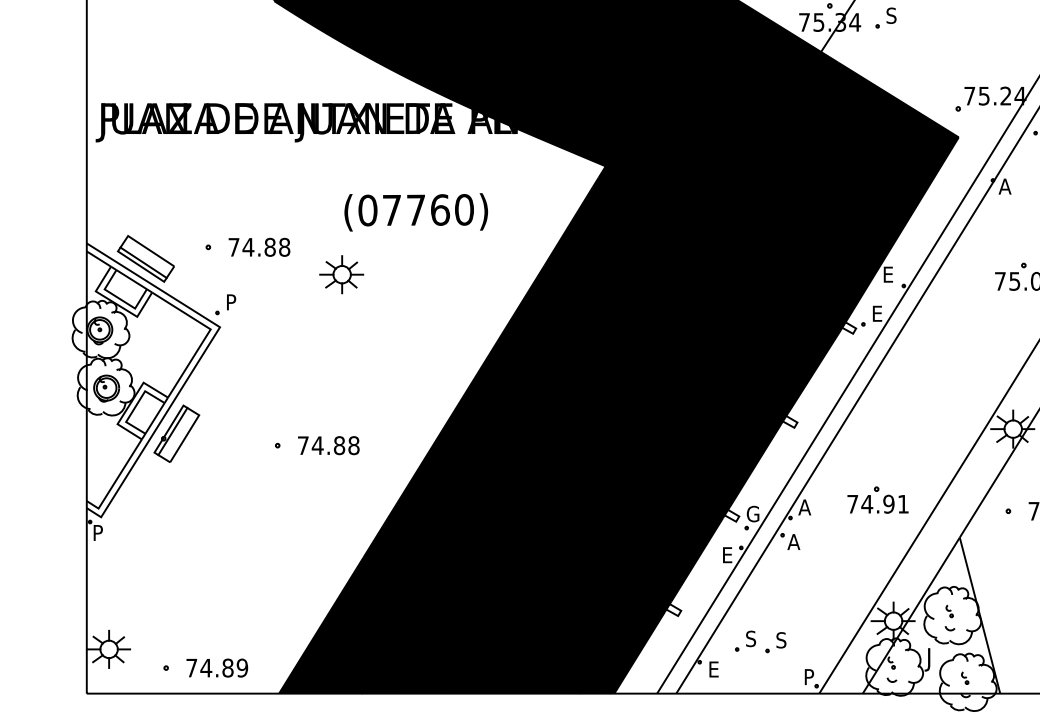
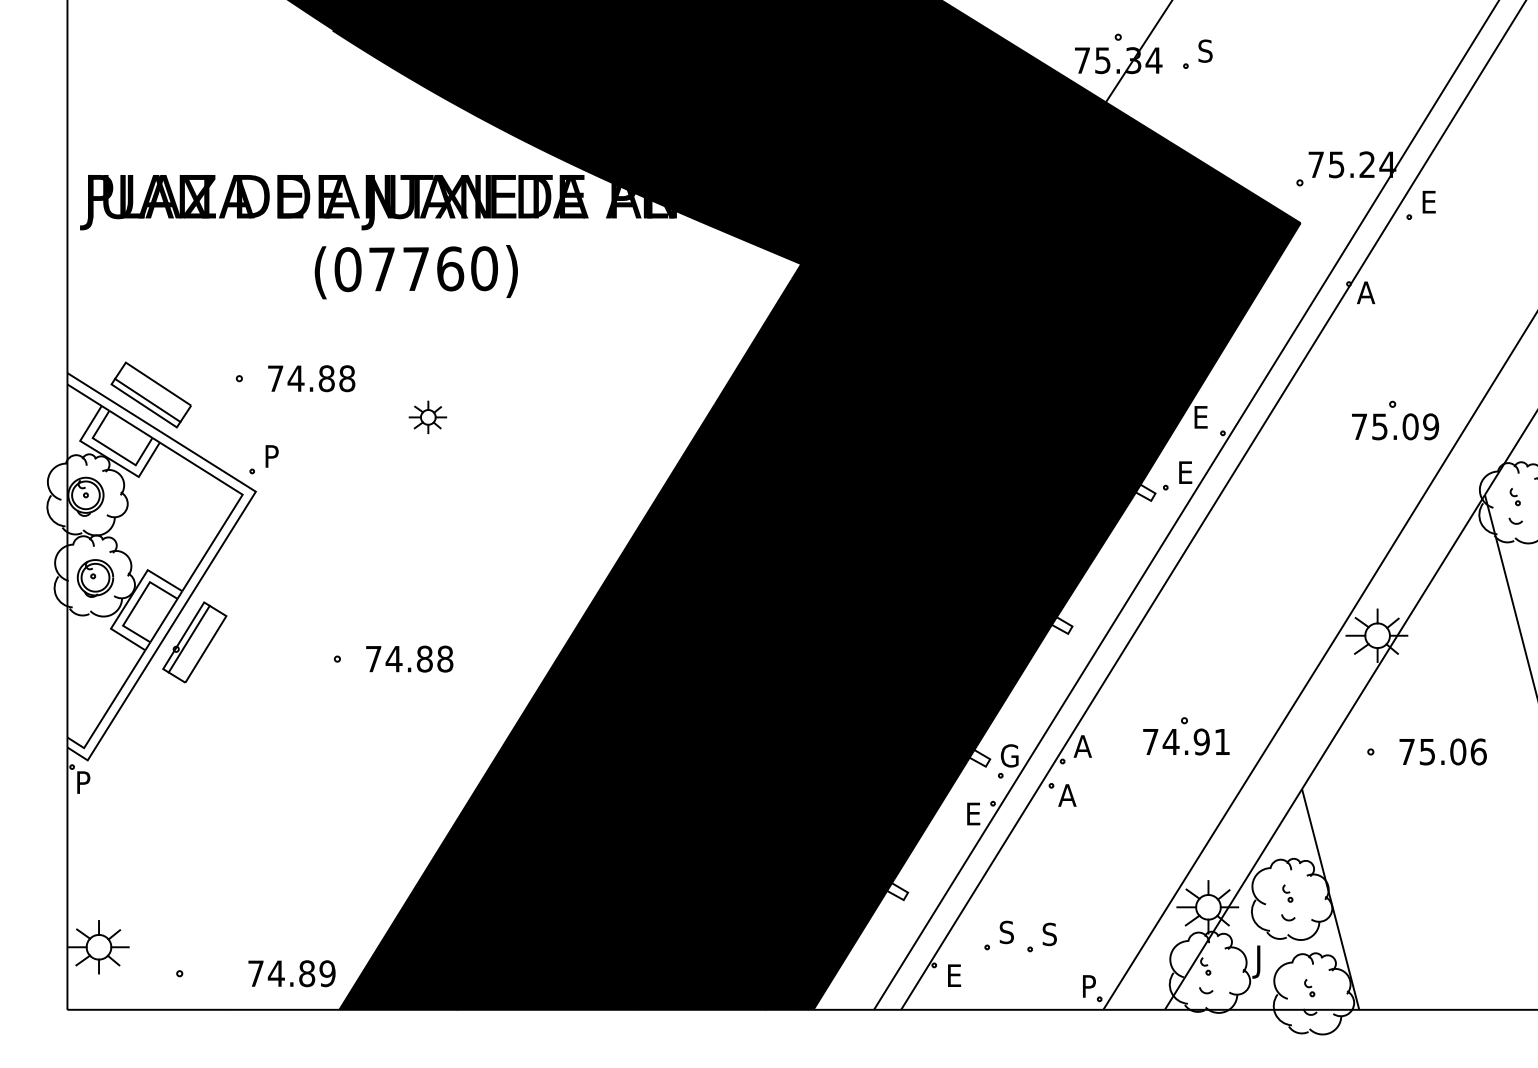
text: (415, 212) -> (415, 272), moved
part: (341, 274) -> (427, 417), size x0.6
text: (216, 667) -> (291, 973), moved

